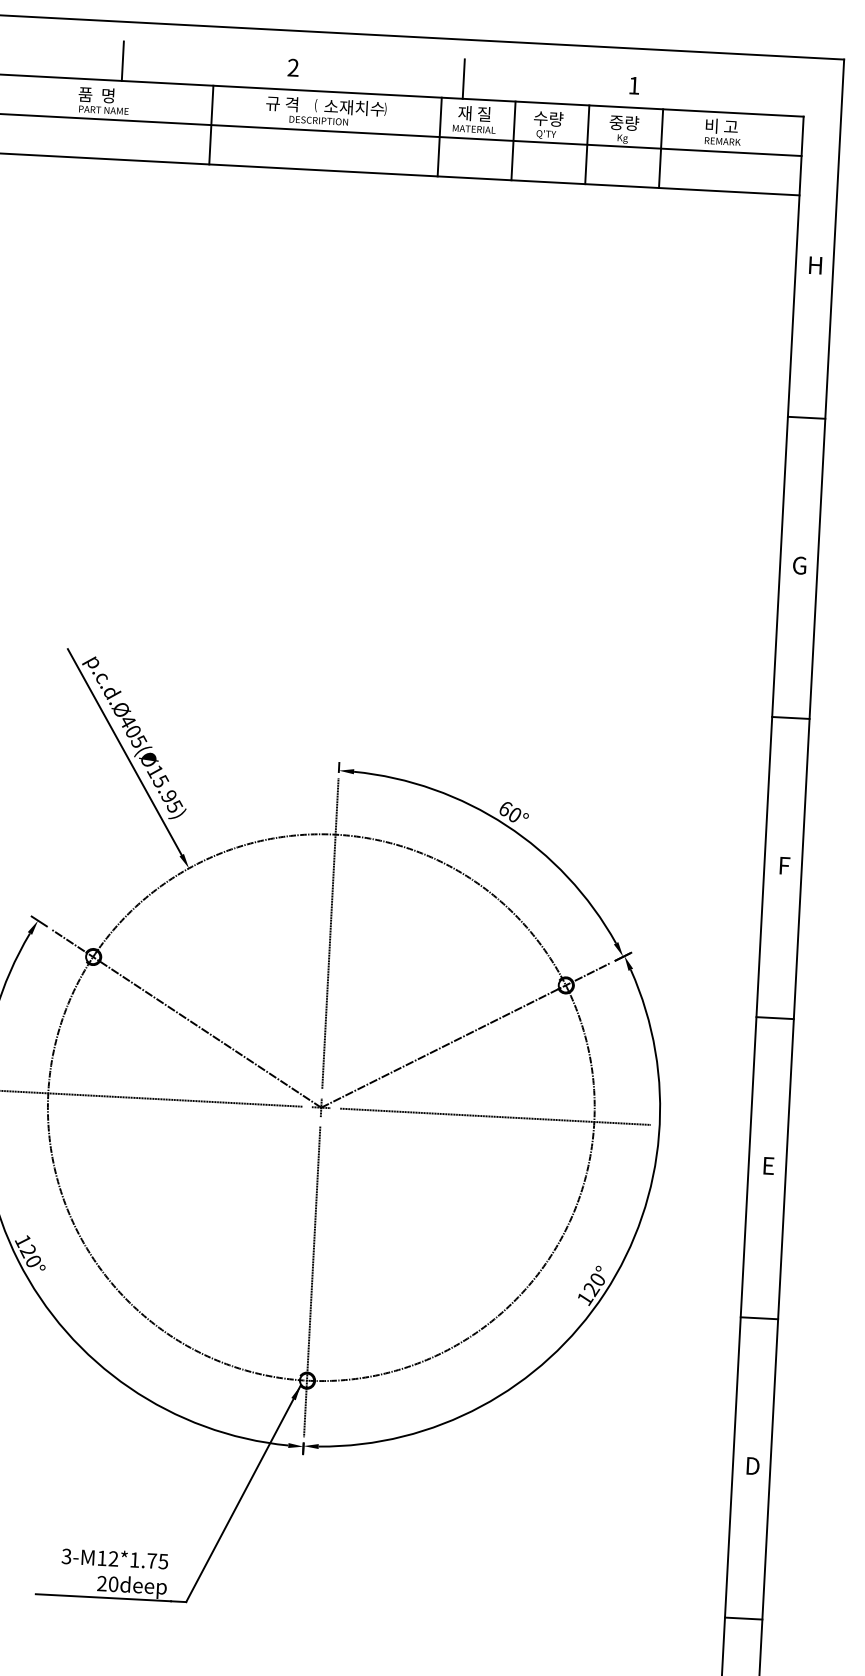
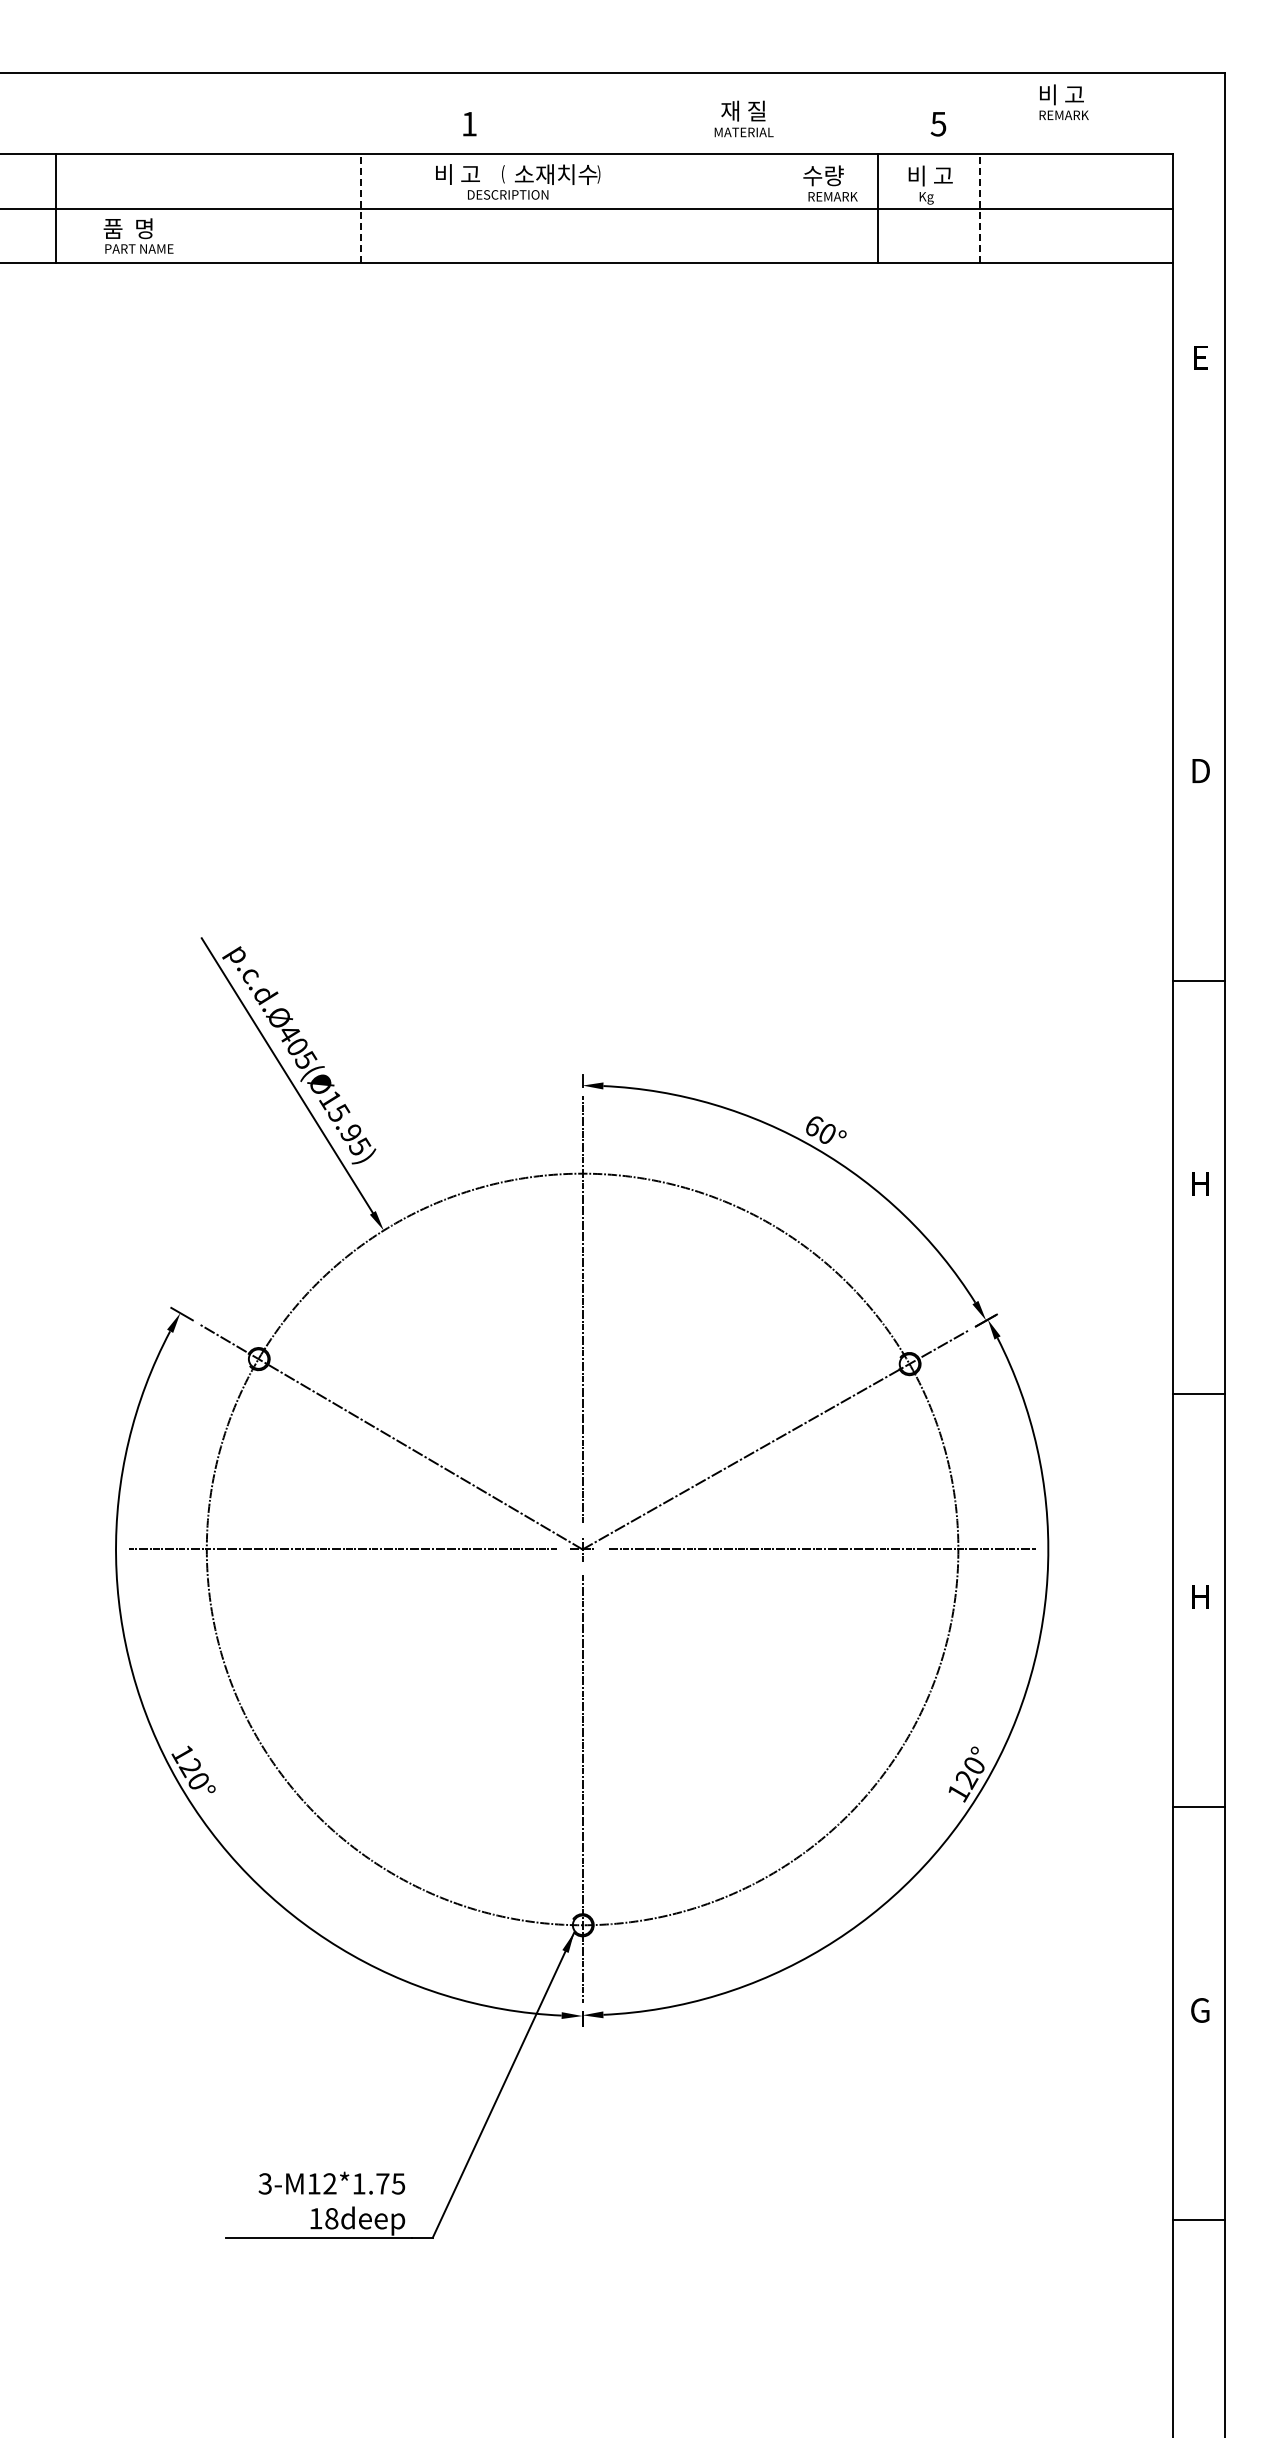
line: (122, 61) -> (234, 127), removed
text: (292, 67) -> (468, 123), 2 -> 1
line: (464, 79) -> (704, 127), removed
text: (634, 85) -> (938, 124), 1 -> 5
text: (103, 100) -> (138, 235), moved
text: (282, 103) -> (456, 174), 규 격 -> 비 고
text: (474, 119) -> (743, 118), moved
text: (625, 122) -> (929, 175), 중량 -> 비 고
line: (211, 125) -> (360, 208), solid -> dashed
text: (722, 131) -> (1063, 101), moved
text: (554, 134) -> (832, 197), Q'TY -> REMARK
line: (439, 136) -> (675, 208), removed
line: (513, 140) -> (776, 208), removed
line: (660, 148) -> (979, 208), solid -> dashed
text: (815, 265) -> (1200, 357), H -> E
line: (806, 417) -> (1198, 567), removed
text: (799, 565) -> (1200, 770), G -> D
text: (784, 865) -> (1200, 1183), F -> H
text: (768, 1165) -> (1200, 1596), E -> H
text: (752, 1466) -> (1200, 2010), D -> G
text: (107, 1583) -> (323, 2218), 20deep -> 18deep

